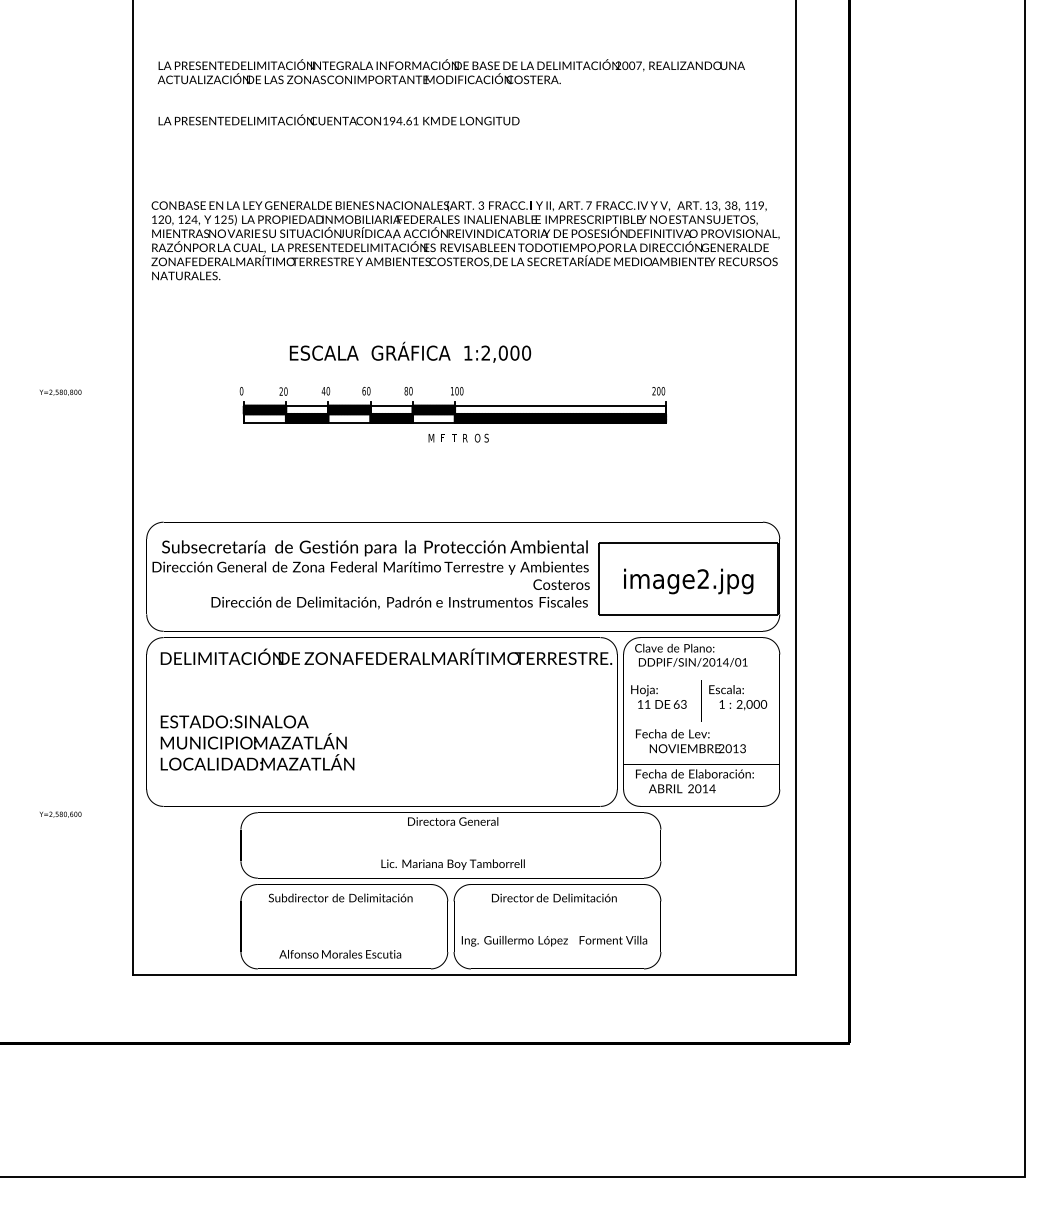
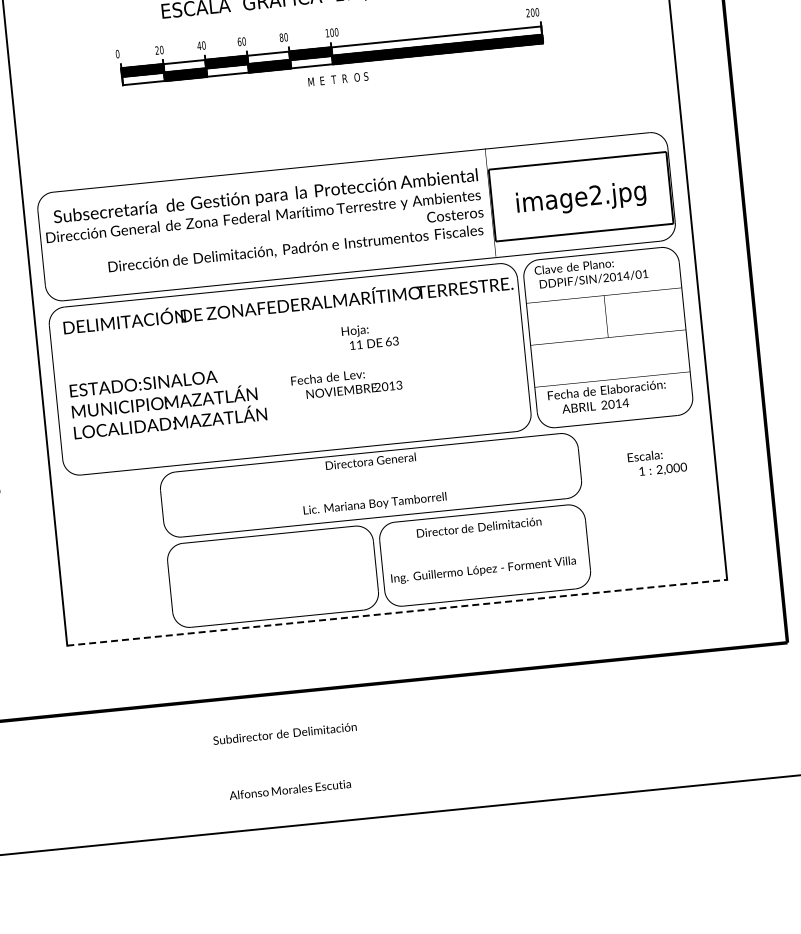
text: (658, 696) -> (369, 335), moved
text: (738, 697) -> (657, 462), moved
text: (690, 741) -> (346, 383), moved
text: (340, 925) -> (287, 761), moved
line: (464, 974) -> (397, 612), solid -> dashed

